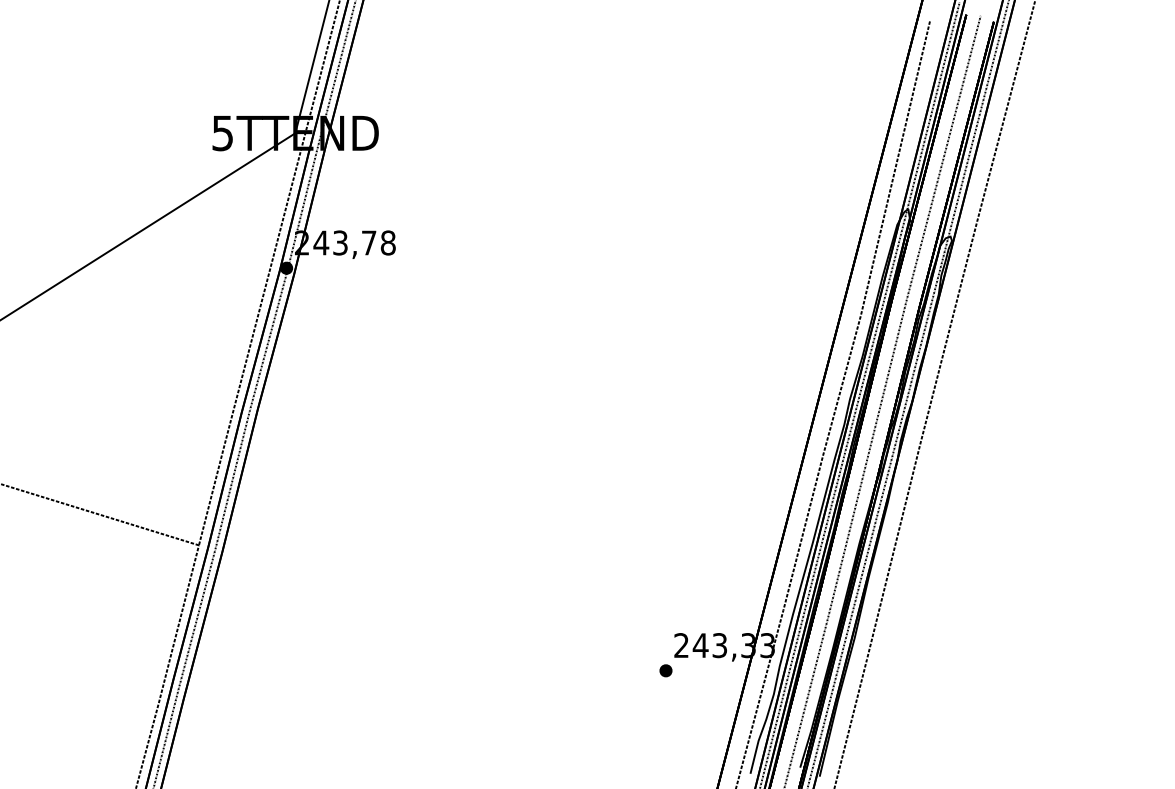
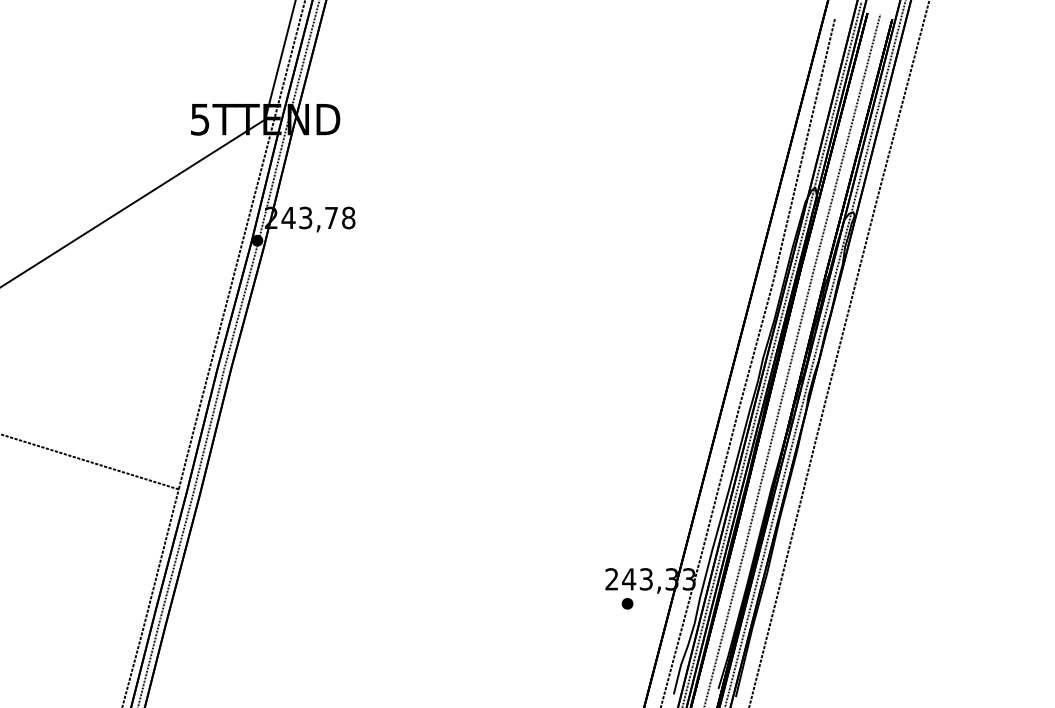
part: (665, 670) -> (627, 603), moved

